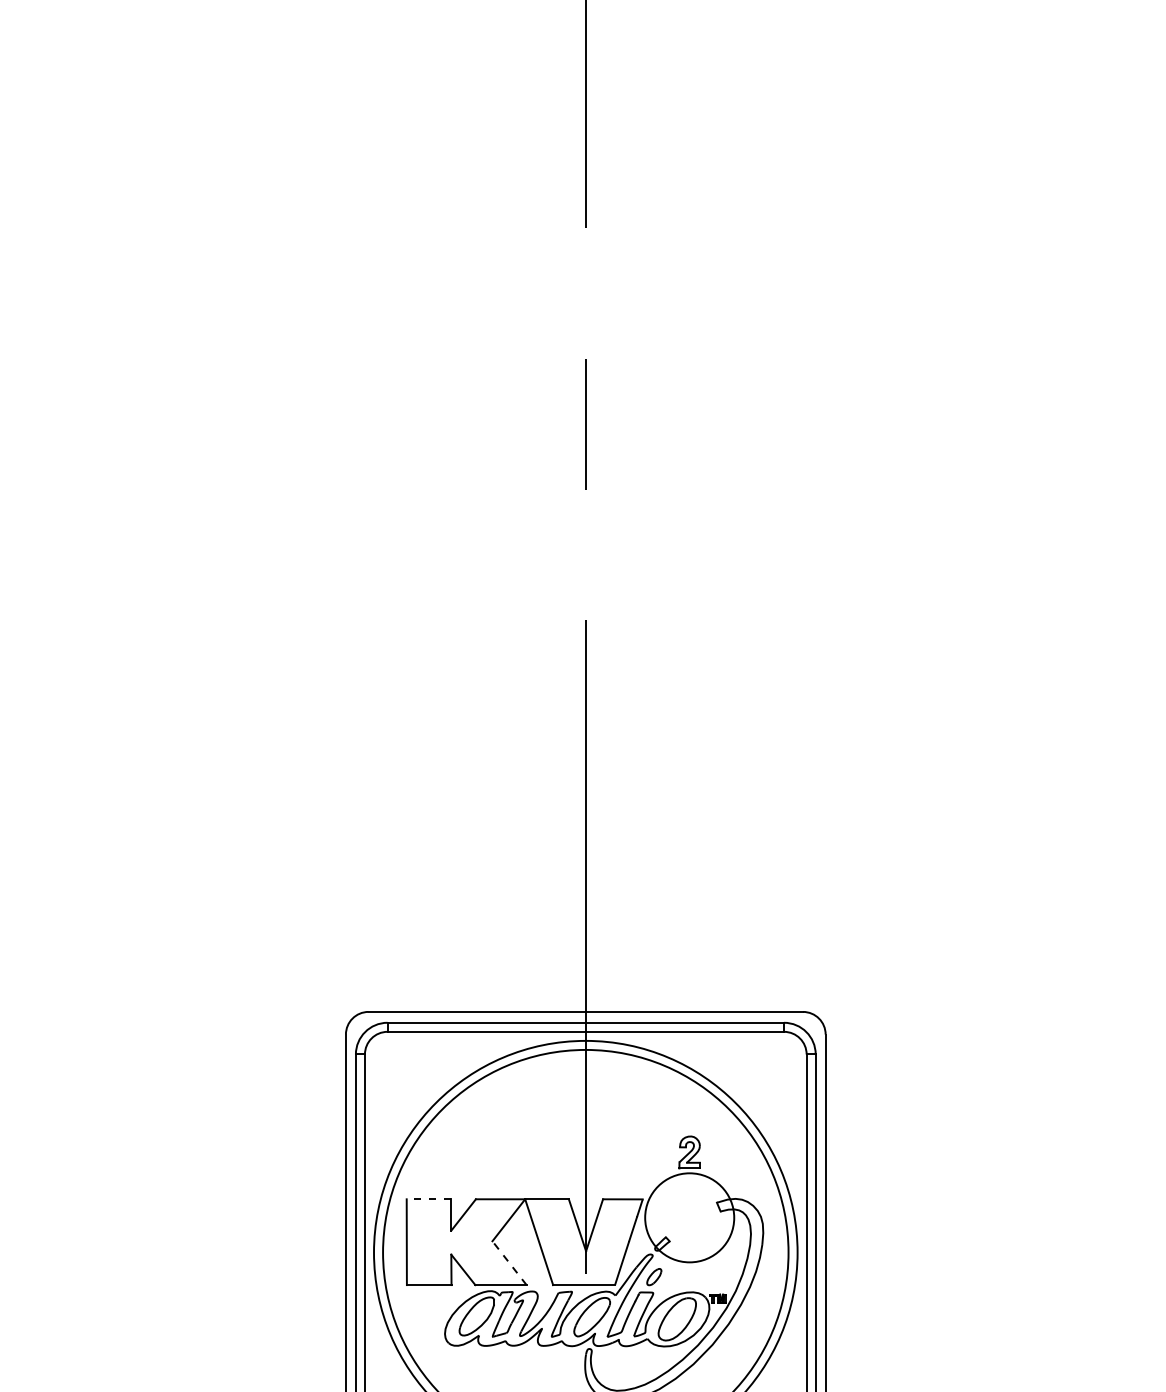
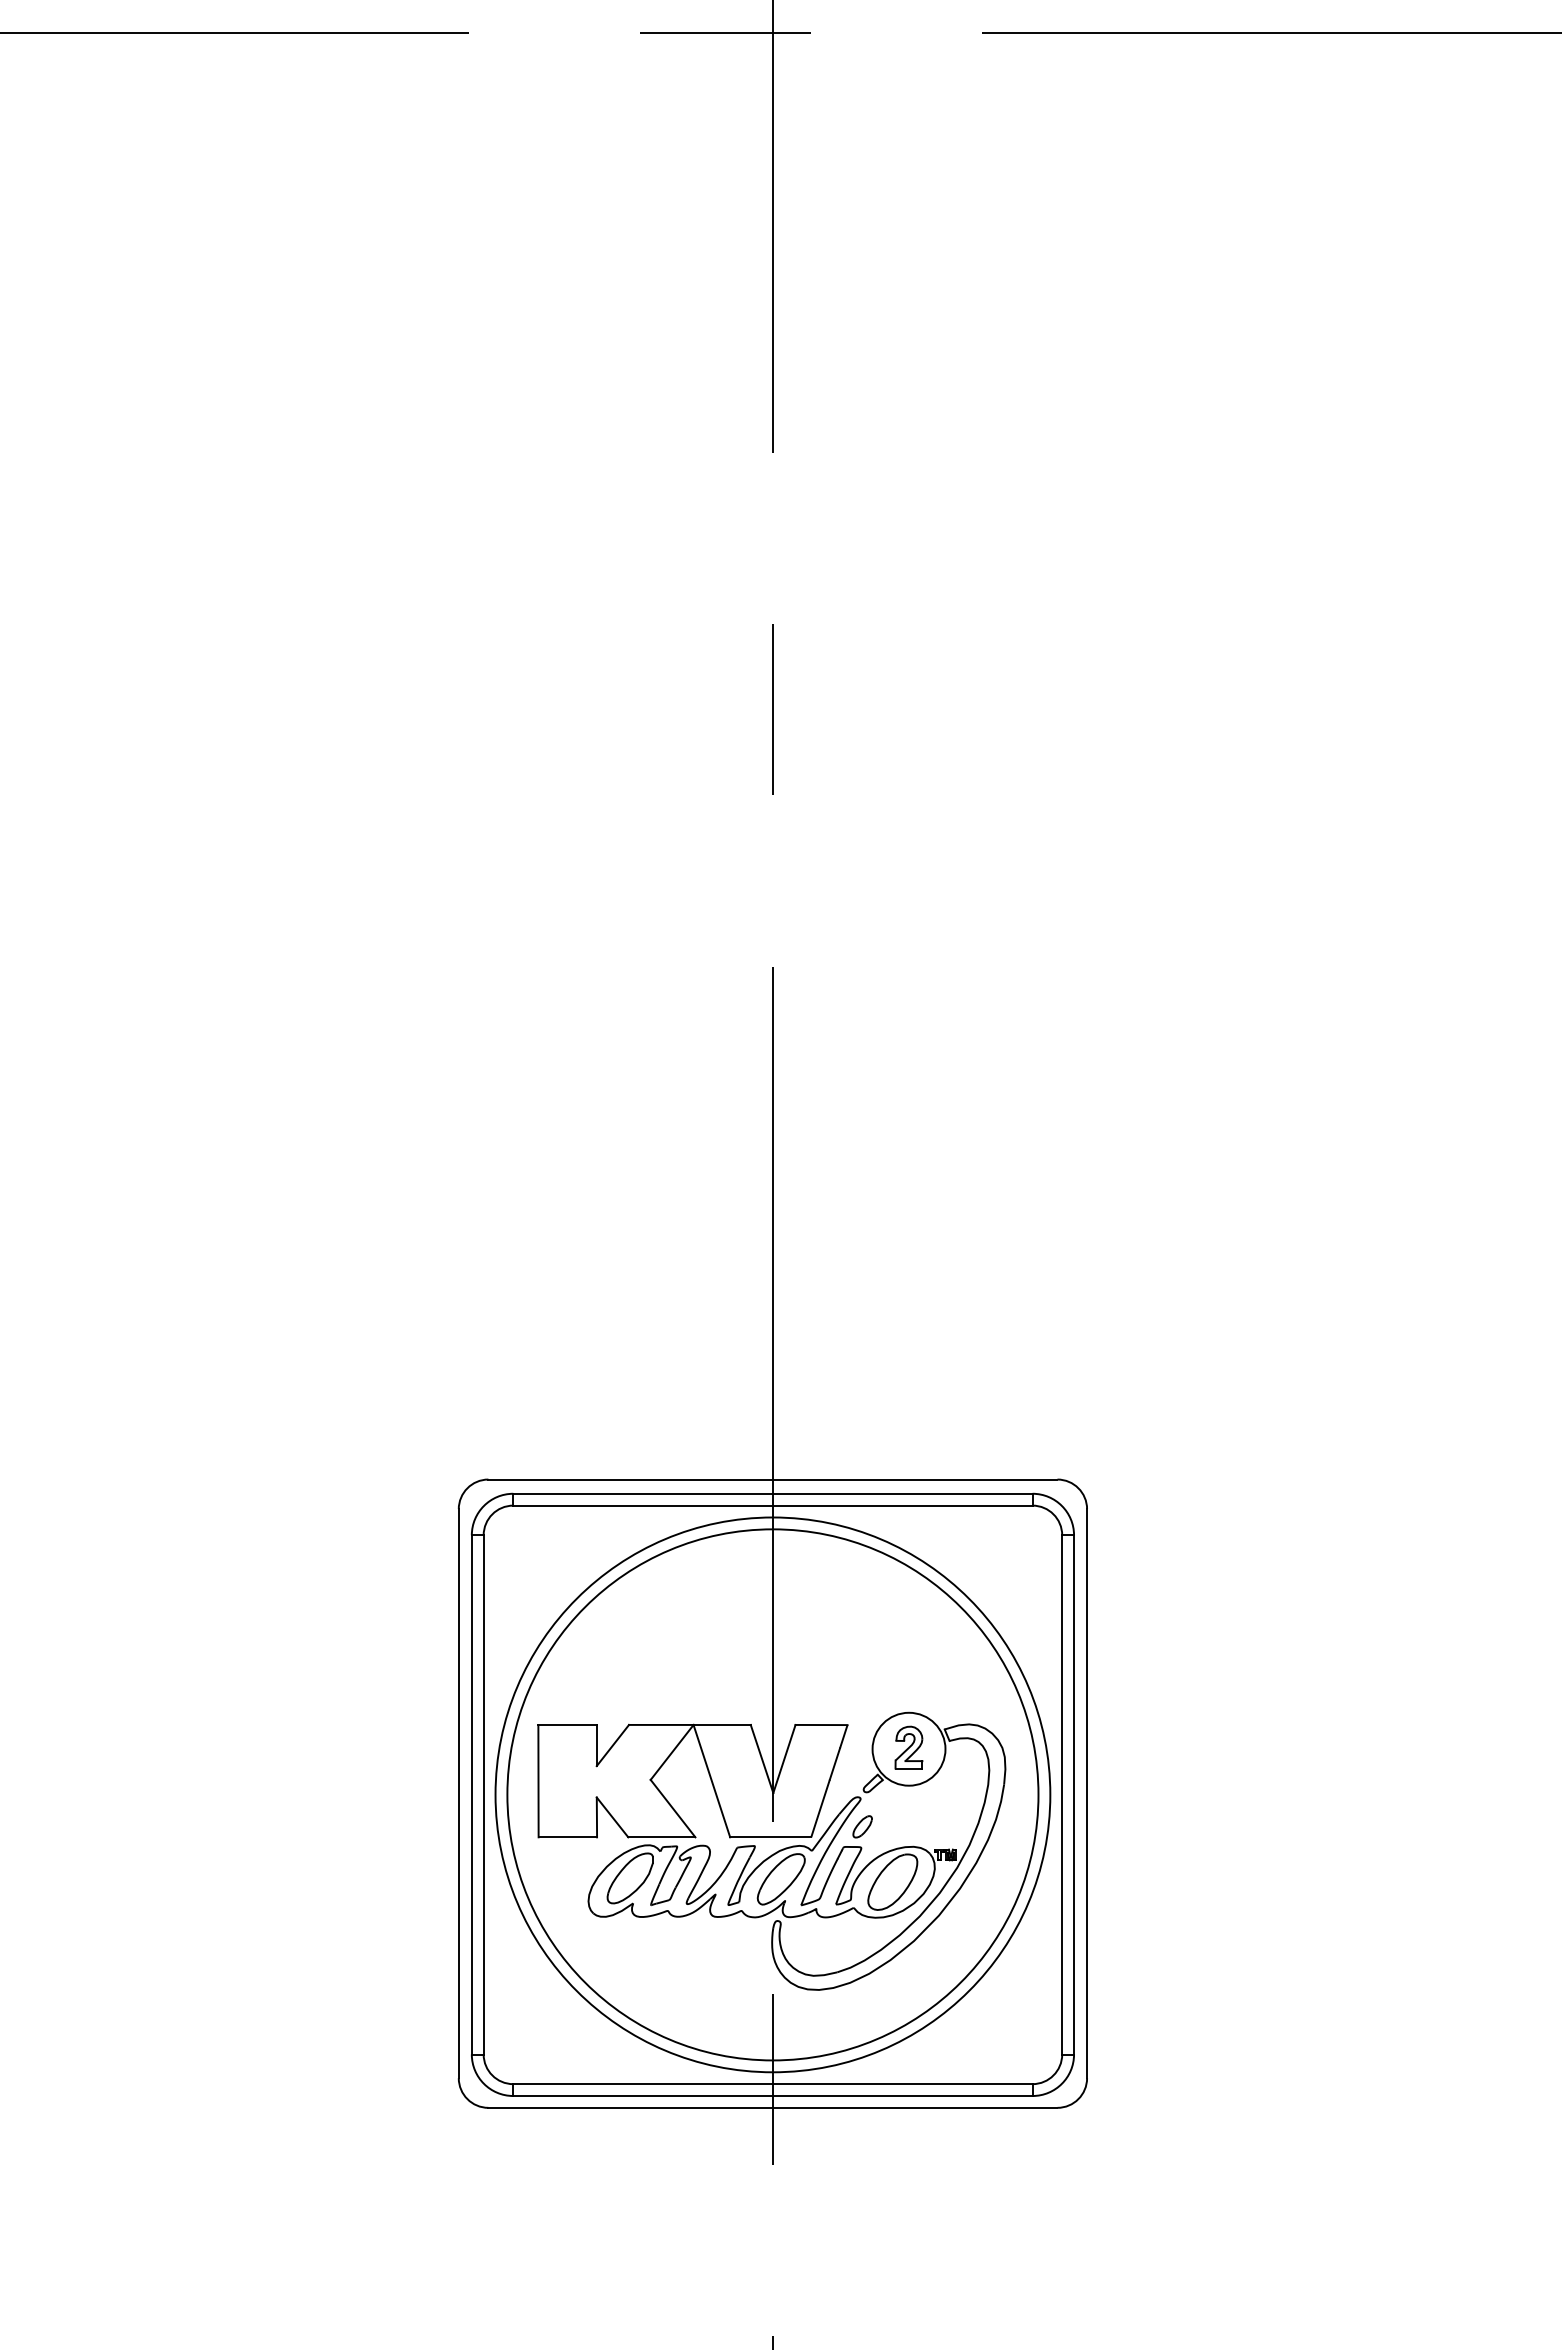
part: (689, 1152) -> (908, 1747), moved
line: (428, 1198) -> (567, 1724), dashed -> solid
circle: (689, 1217) -> (908, 1748), size x0.62
line: (509, 1263) -> (672, 1808), dashed -> solid

